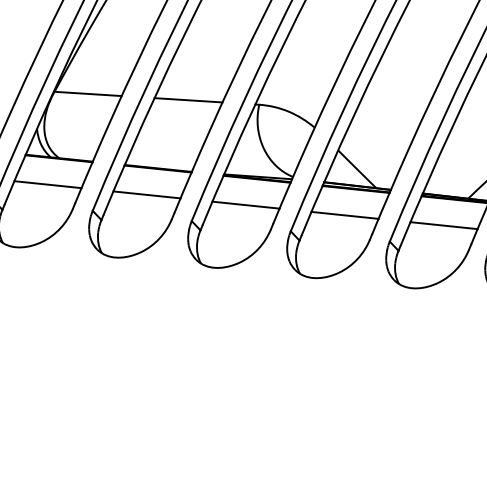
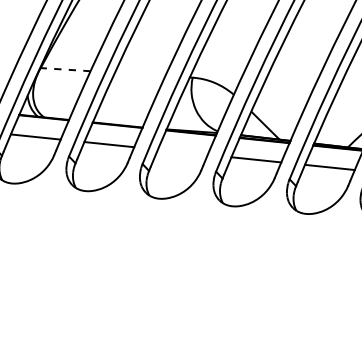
line: (88, 93) -> (65, 69), solid -> dashed
line: (188, 100) -> (140, 74), removed
line: (245, 204) -> (182, 151), removed

